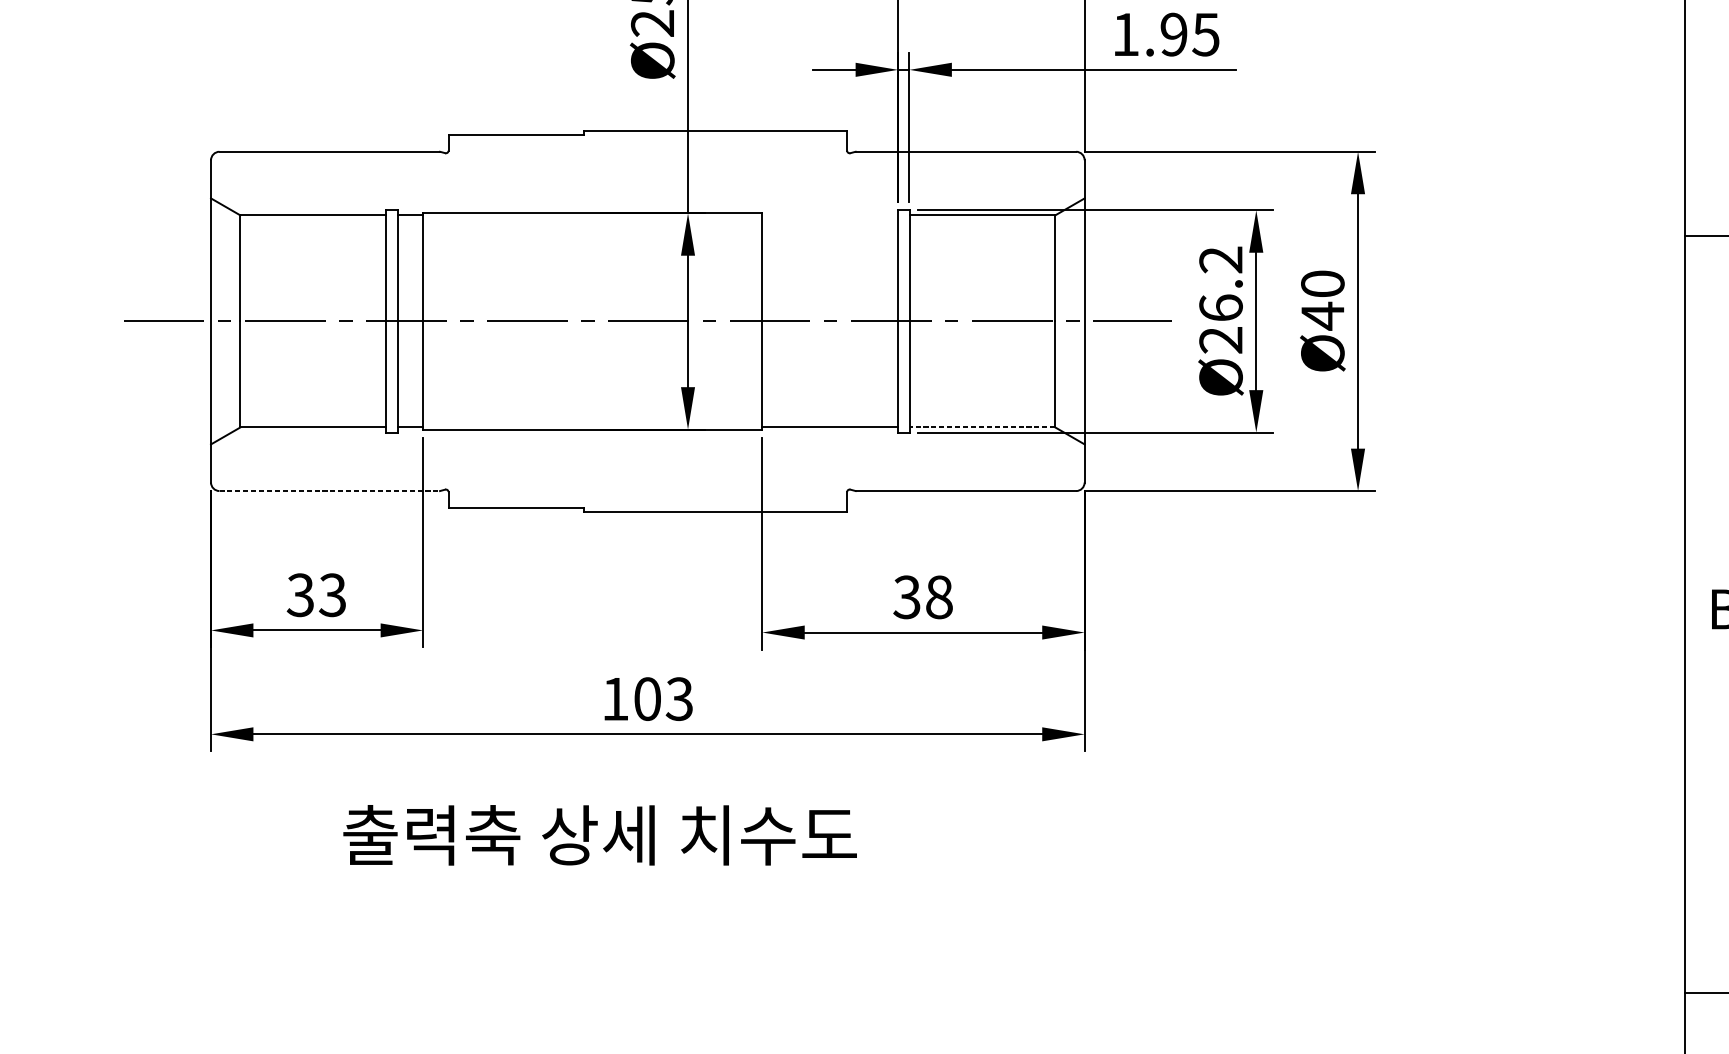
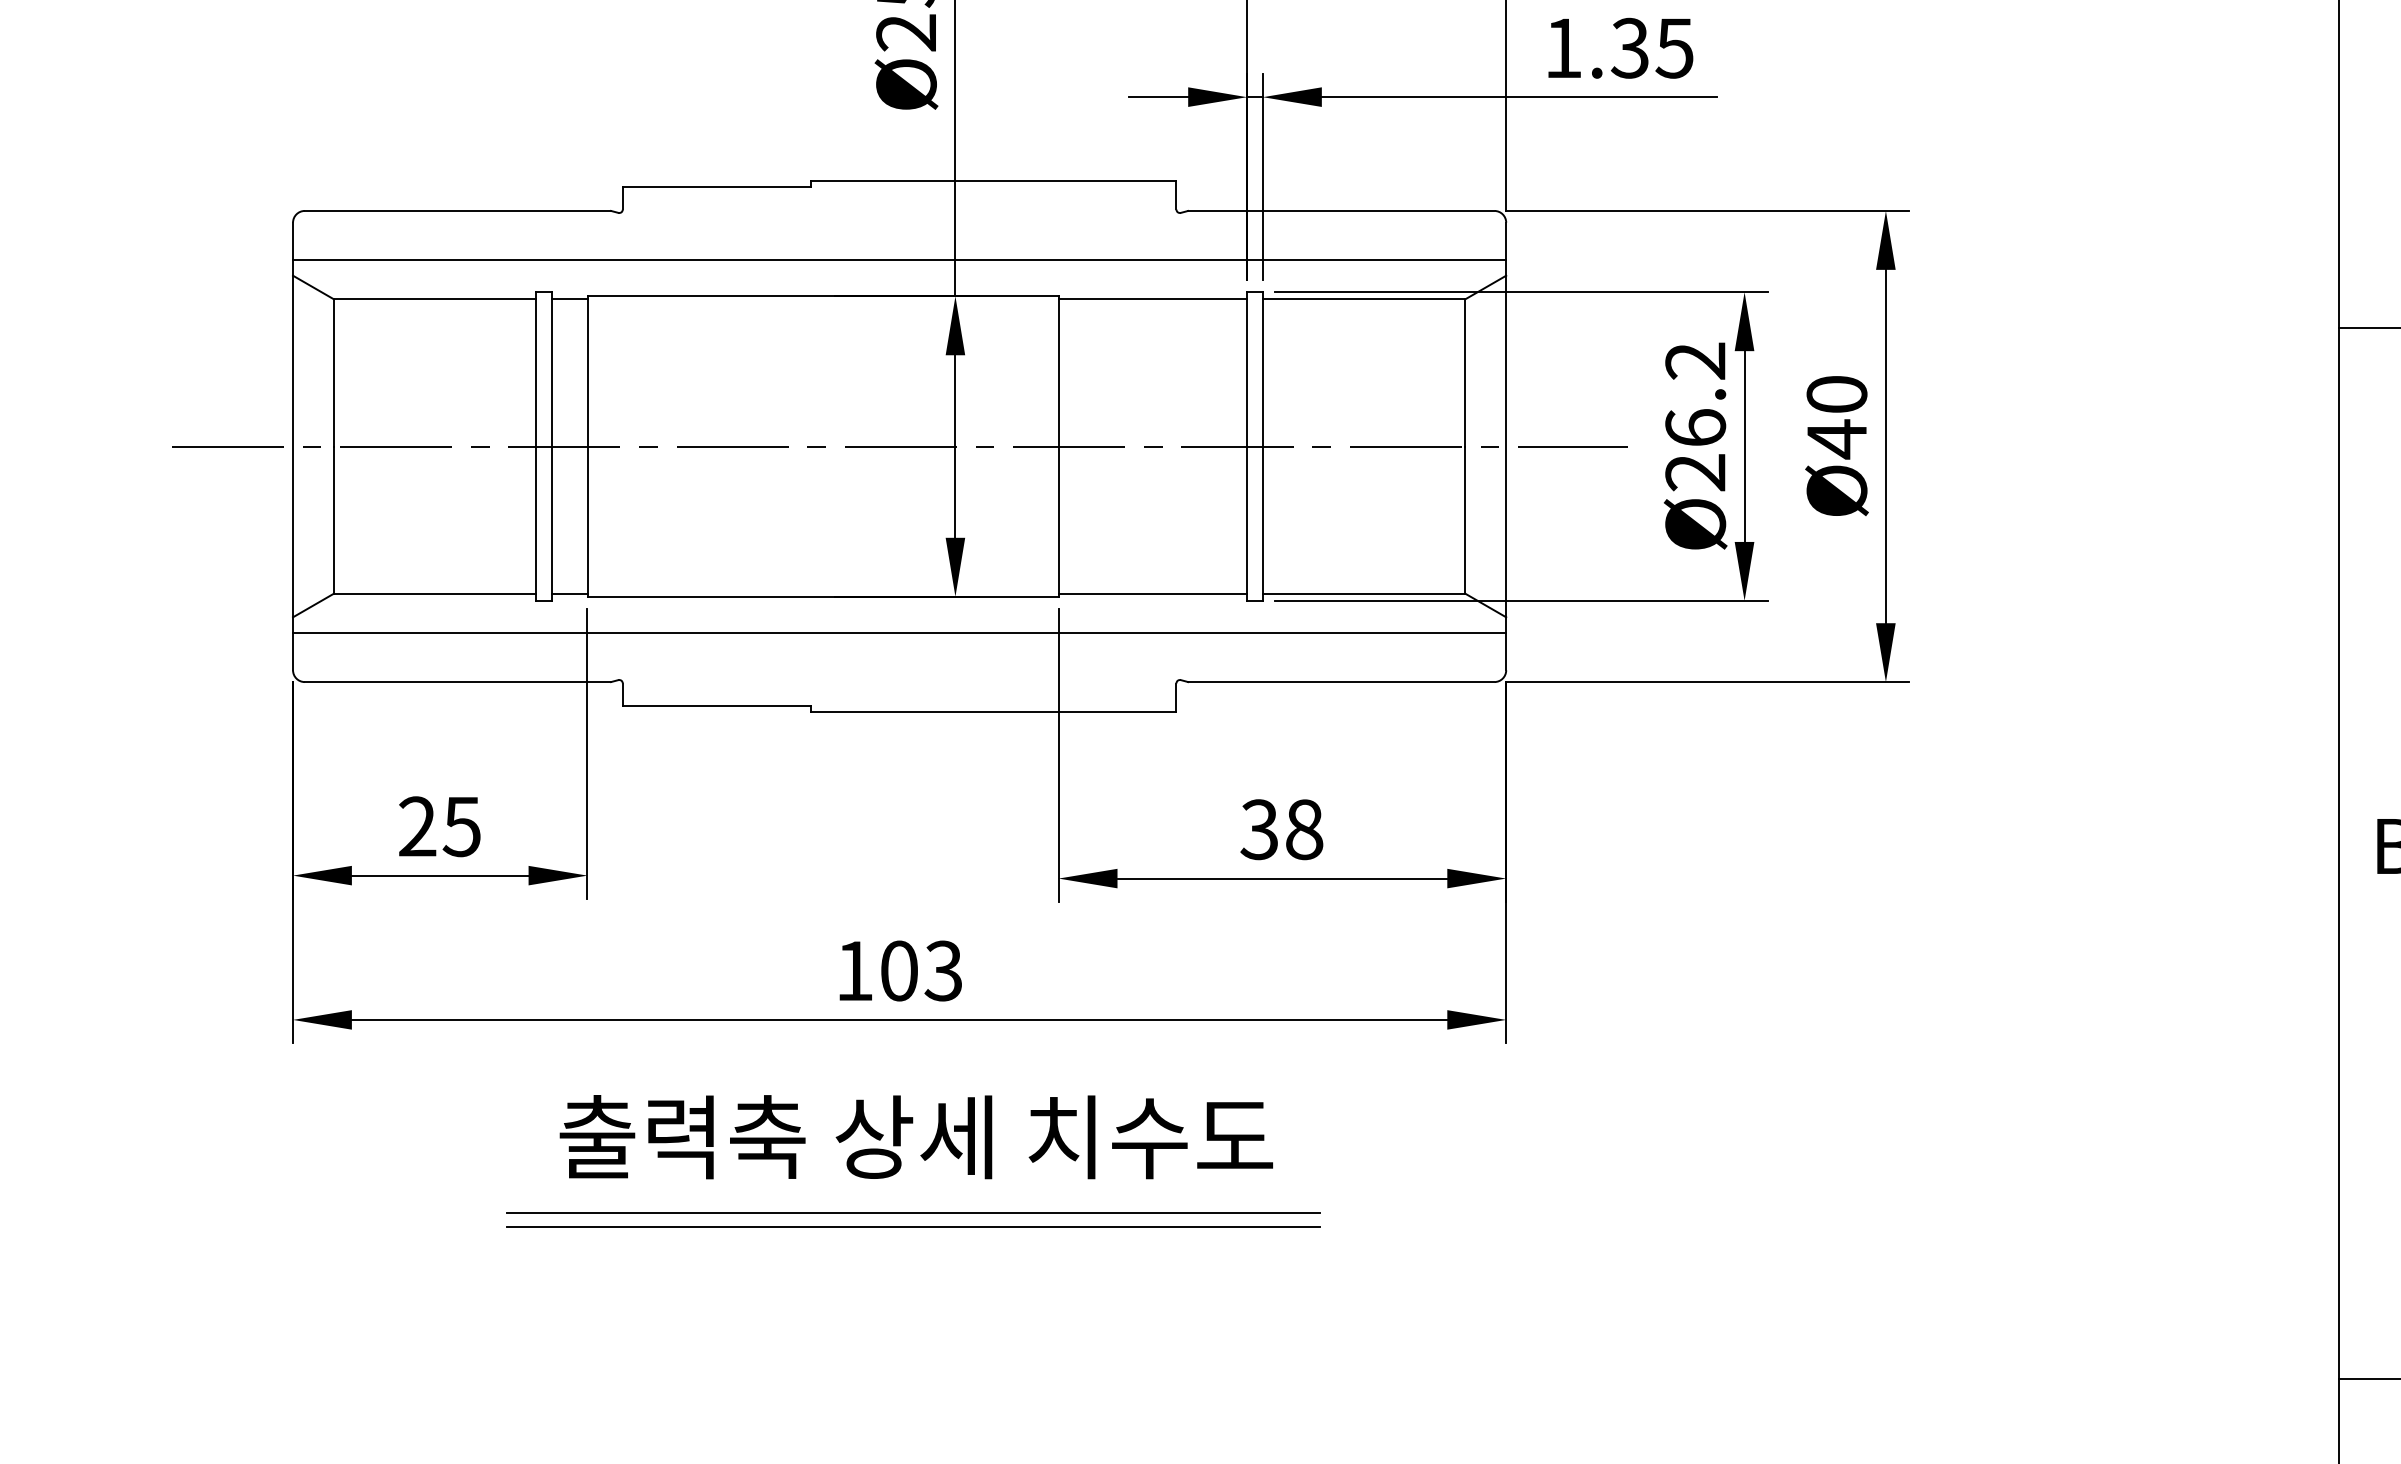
text: (1173, 34) -> (1629, 48), 1.95 -> 1.35
line: (647, 187) -> (899, 260), added
line: (829, 215) -> (1152, 299), added
line: (981, 427) -> (1363, 593), dashed -> solid
line: (647, 455) -> (899, 632), added
line: (330, 491) -> (458, 682), dashed -> solid
text: (316, 595) -> (439, 826), 33 -> 25
text: (599, 835) -> (915, 1137), moved
line: (657, 873) -> (913, 1213), added
line: (657, 883) -> (913, 1226), added

